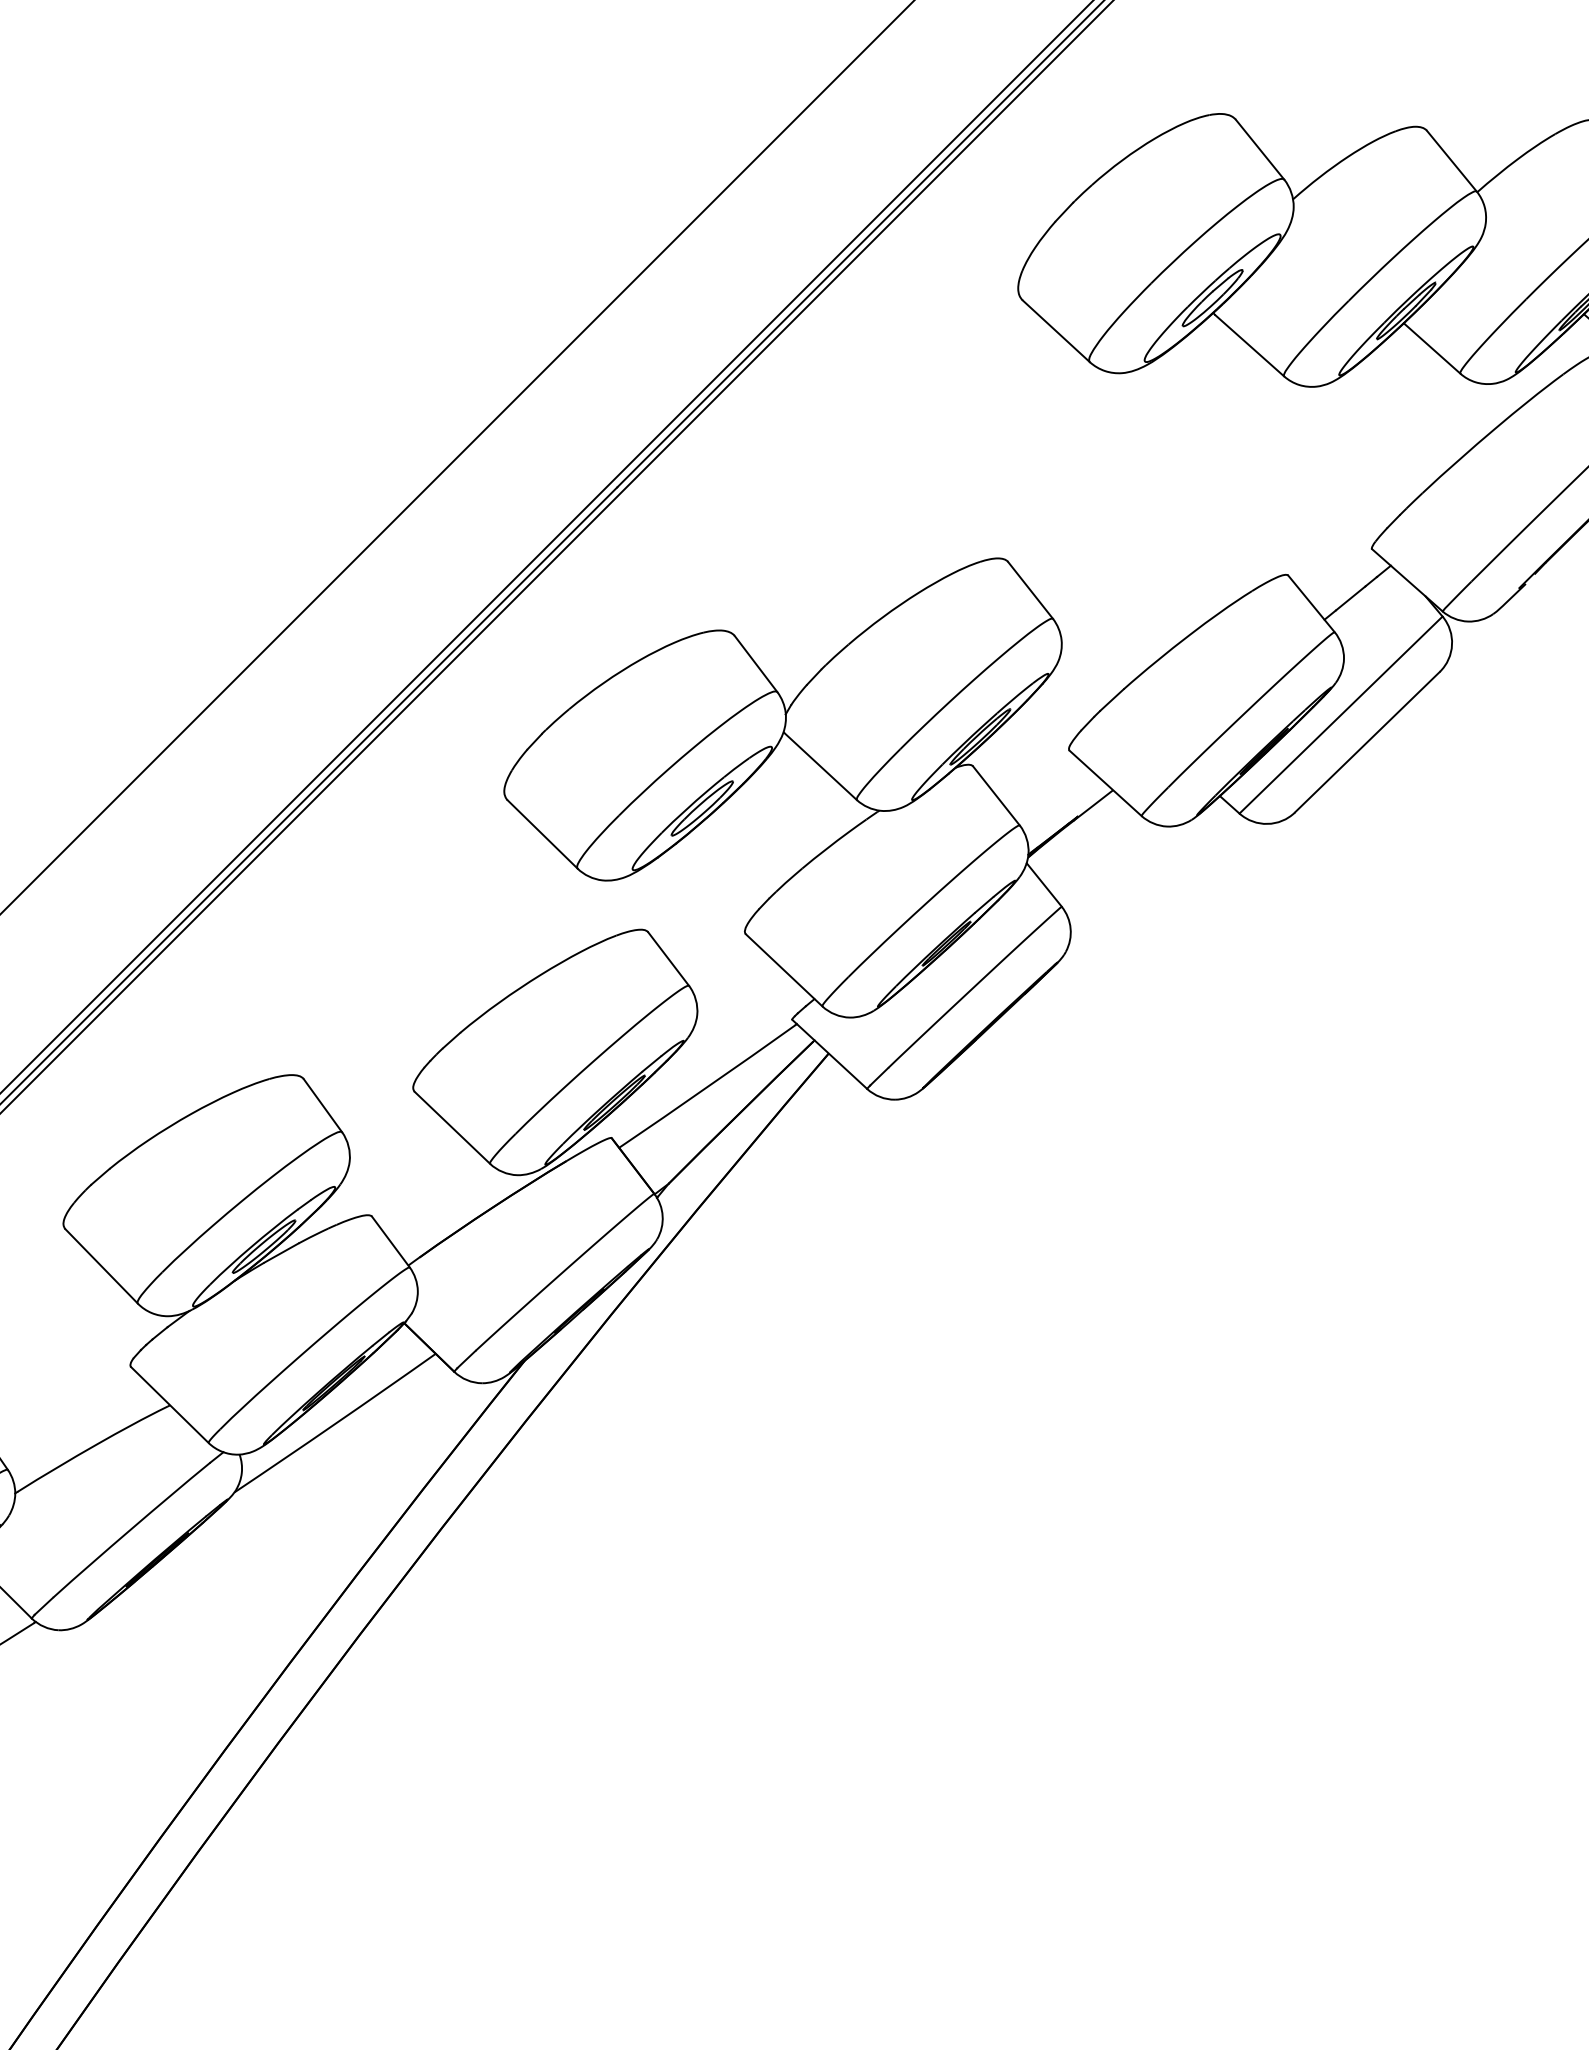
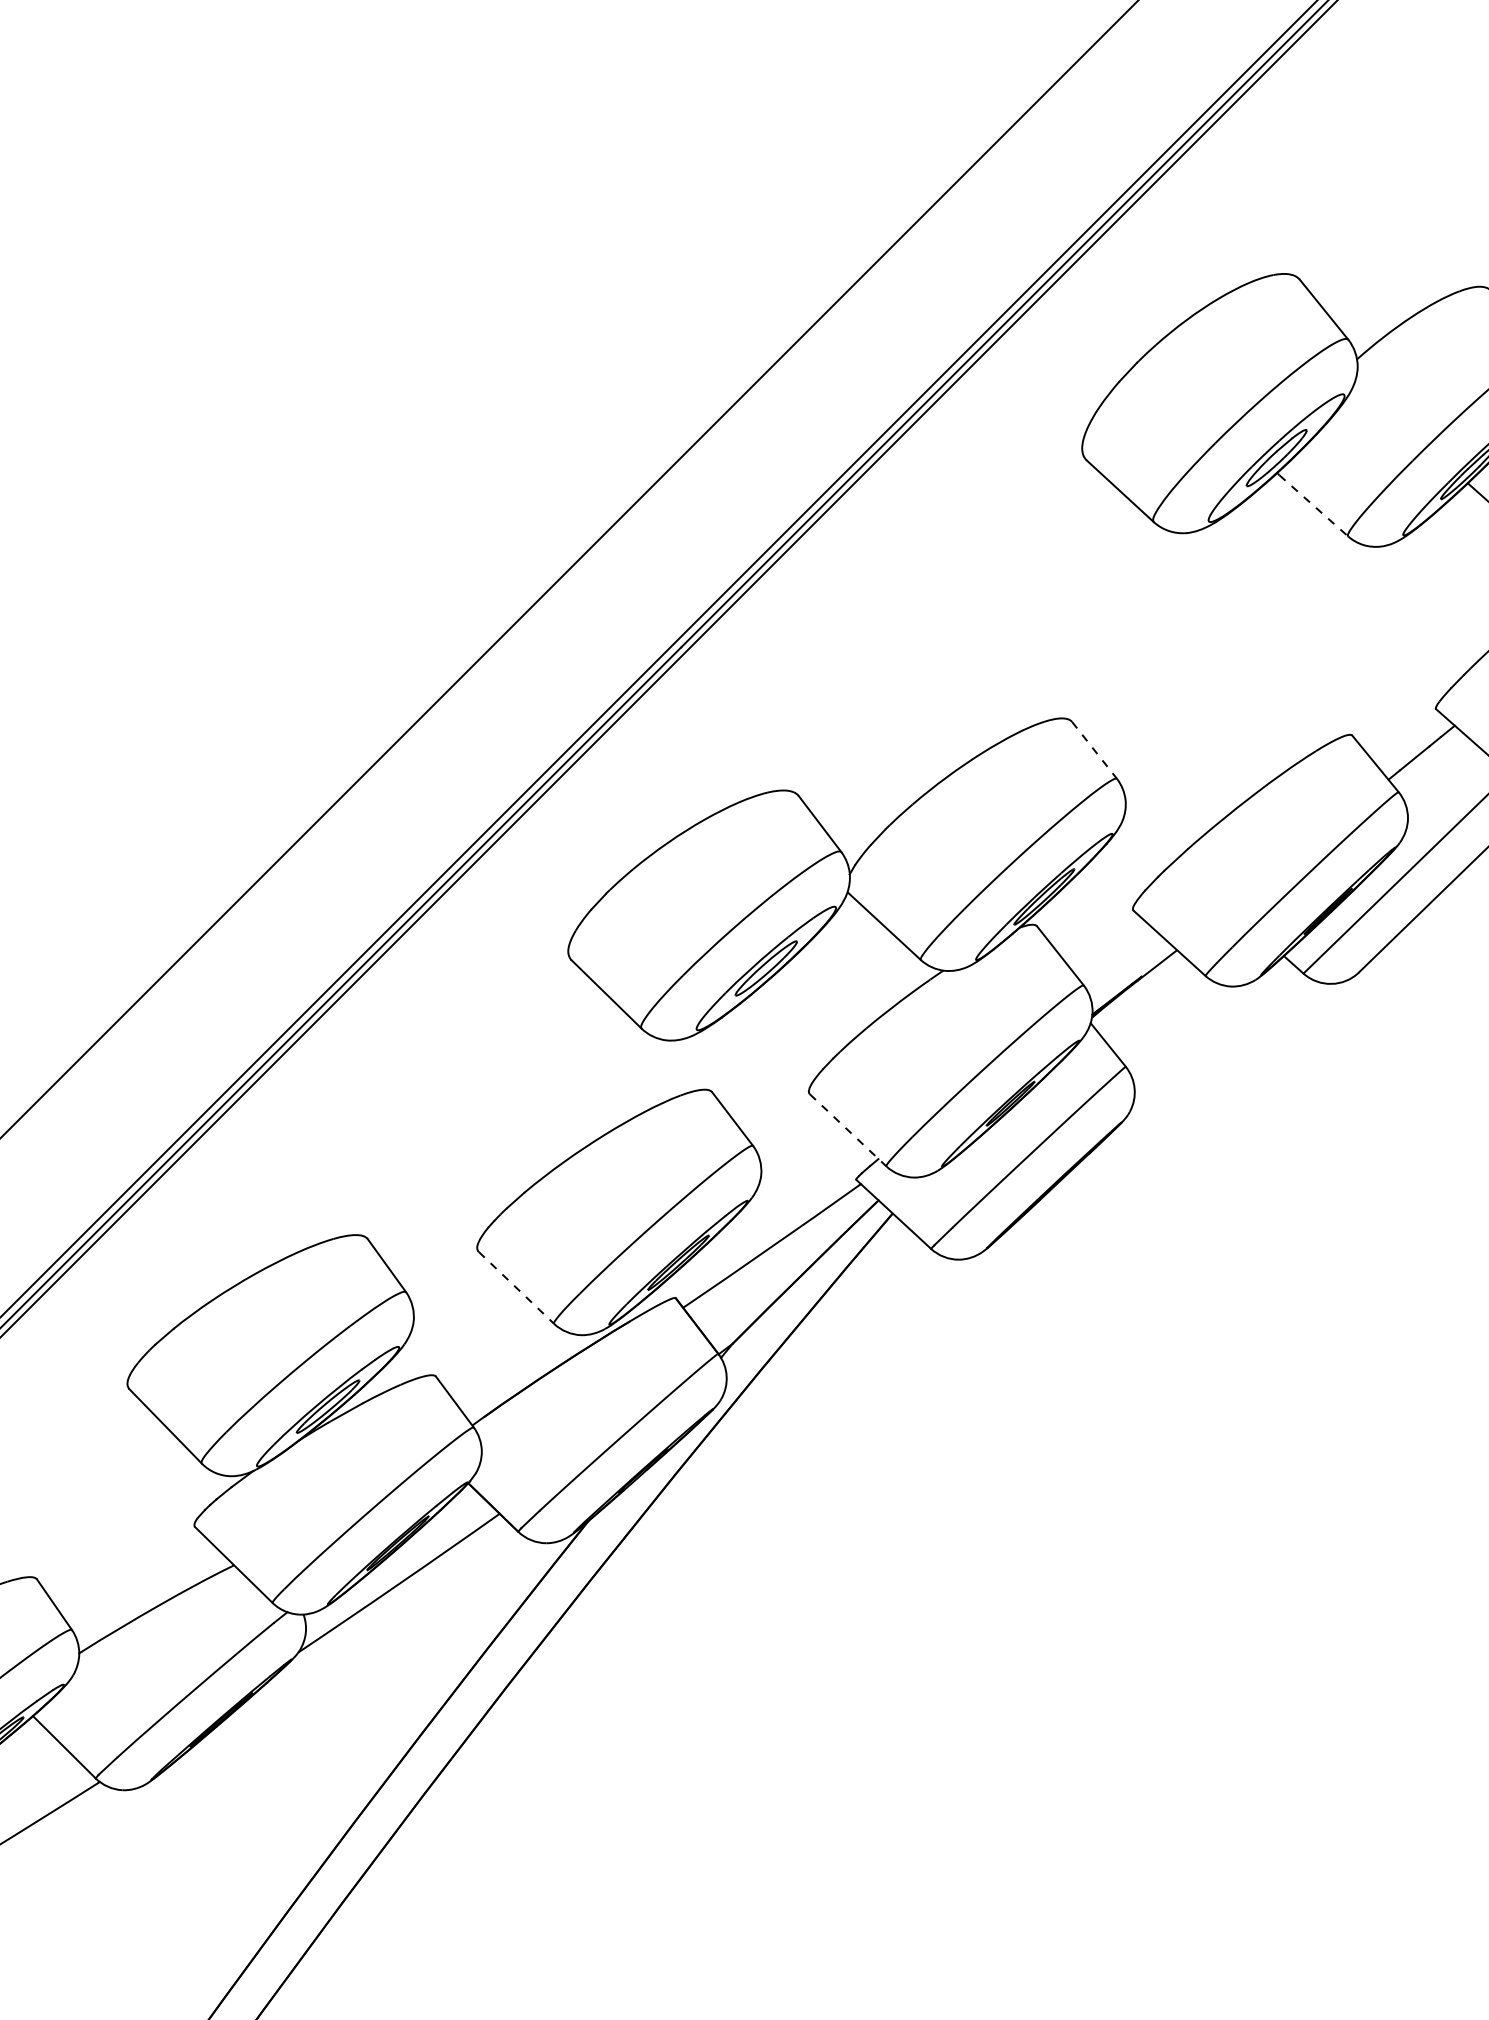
line: (1249, 345) -> (1313, 505), solid -> dashed
line: (1030, 590) -> (1094, 750), solid -> dashed
line: (784, 970) -> (848, 1130), solid -> dashed
line: (452, 1128) -> (516, 1288), solid -> dashed

